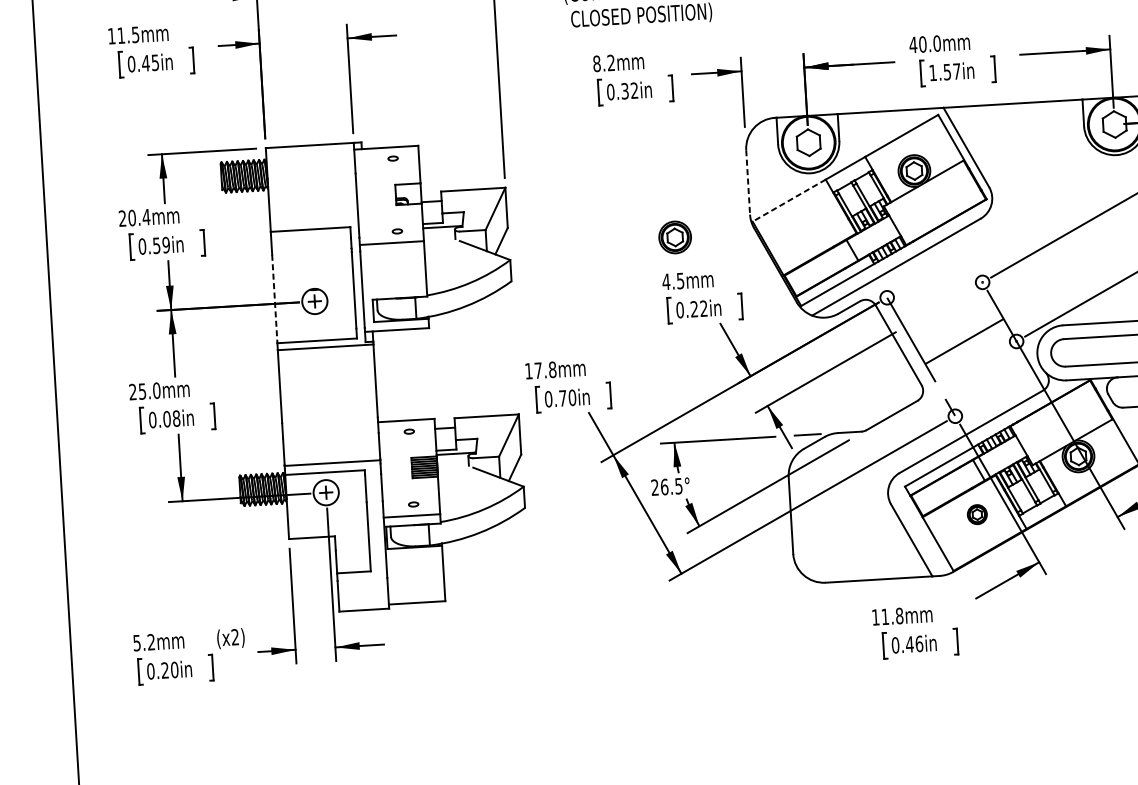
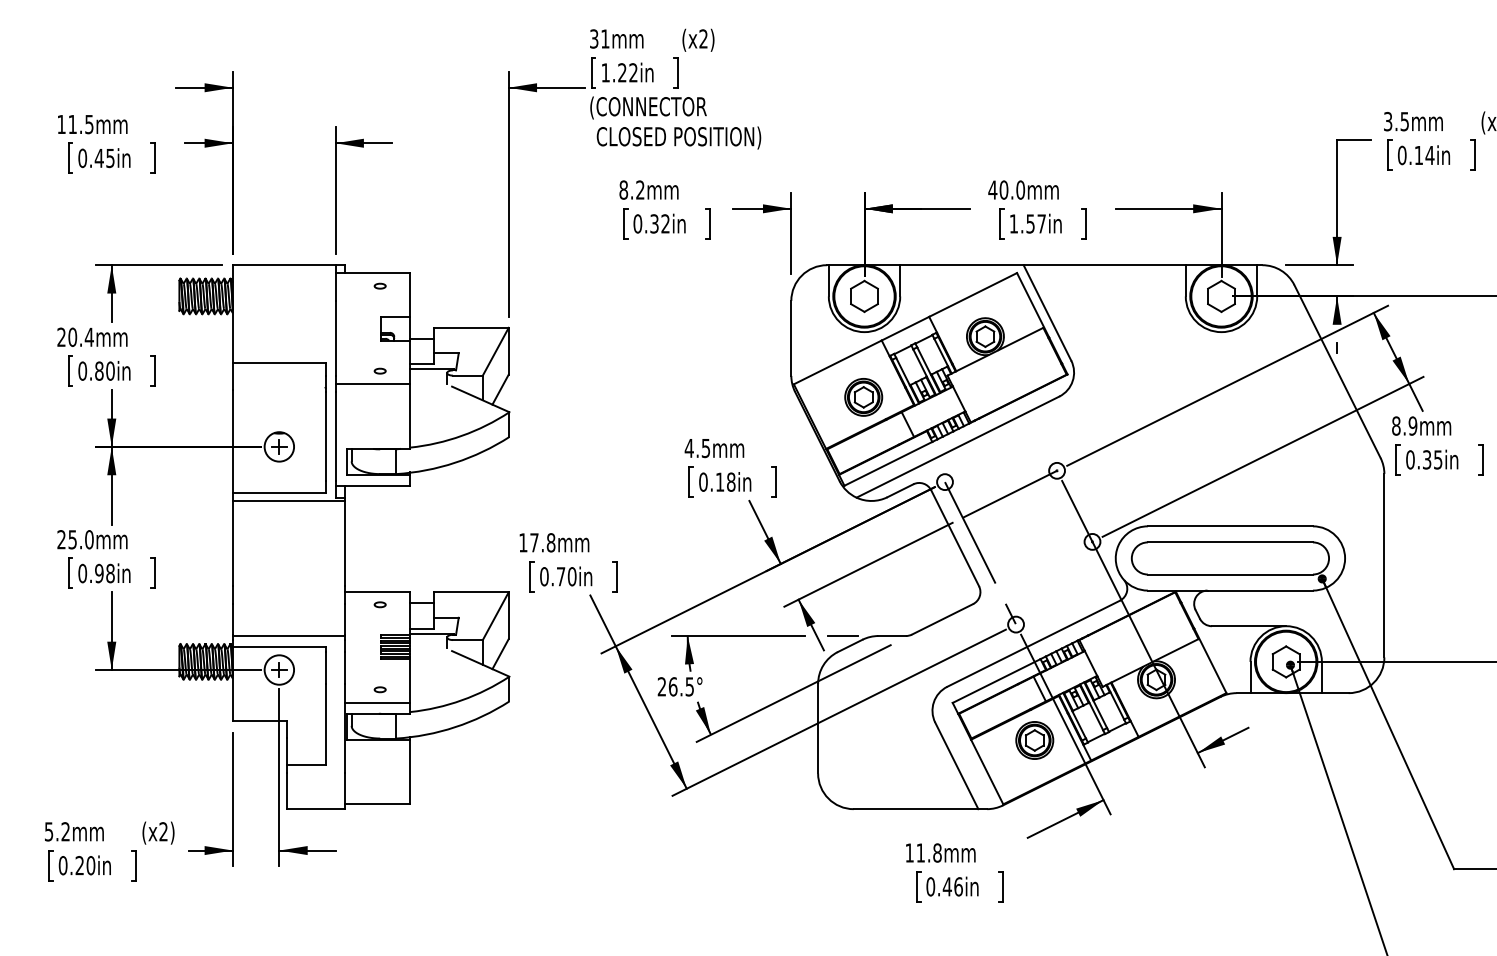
line: (748, 182) -> (791, 338), dashed -> solid
line: (788, 200) -> (837, 362), dashed -> solid
part: (675, 237) -> (863, 397), moved
text: (161, 244) -> (104, 370), 0.59in -> 0.80in
line: (274, 299) -> (232, 441), dashed -> solid
text: (699, 308) -> (725, 481), 0.22in -> 0.18in
line: (964, 340) -> (1009, 493), moved
text: (167, 419) -> (99, 573), 0.08in -> 0.98in
part: (977, 514) -> (1034, 740), size x1.67

